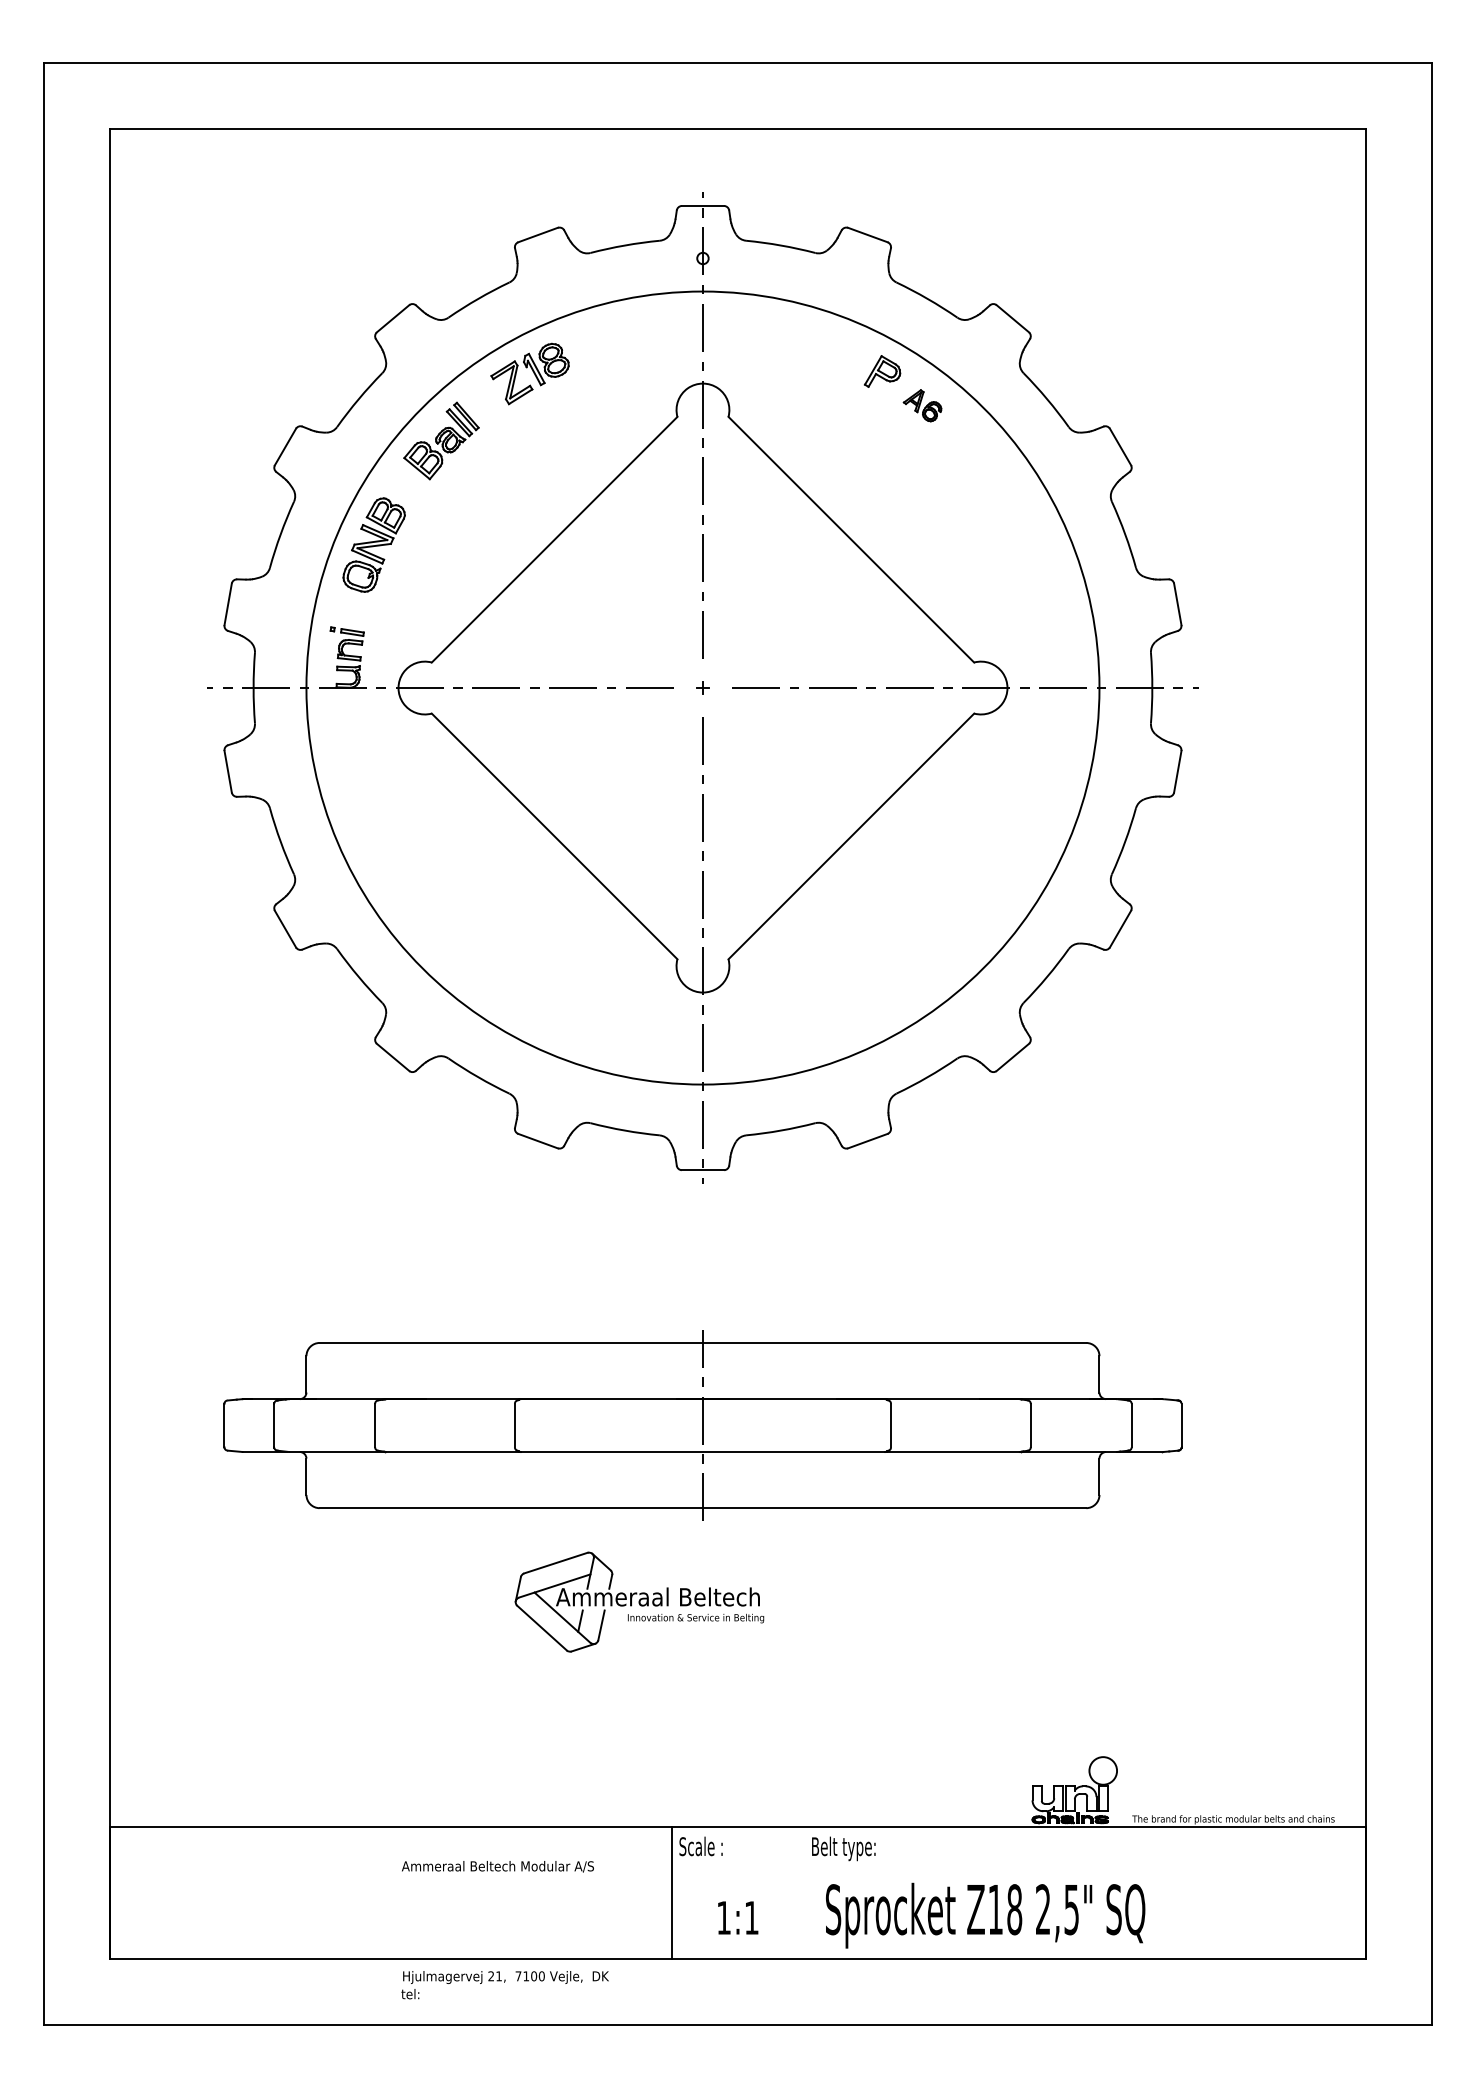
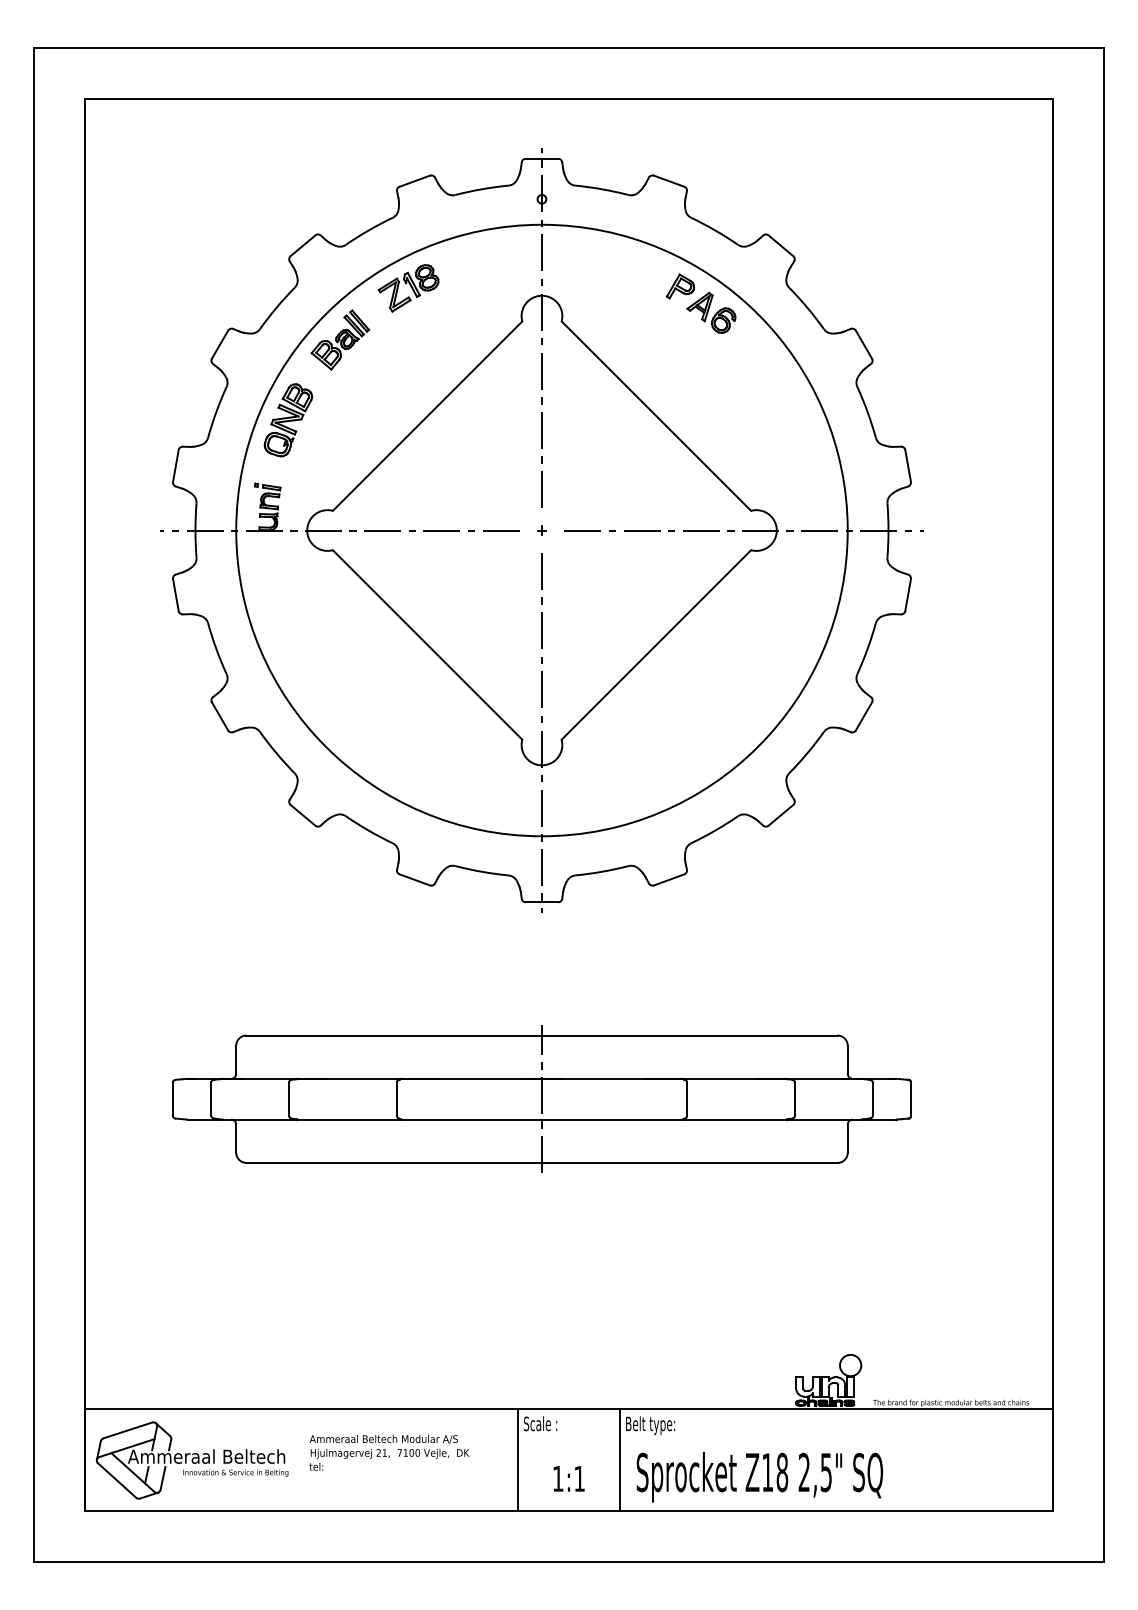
part: (922, 405) -> (711, 312), size x1.67
part: (639, 1601) -> (192, 1460), moved
line: (804, 1893) -> (620, 1460), added
text: (504, 1985) -> (388, 1460), moved

